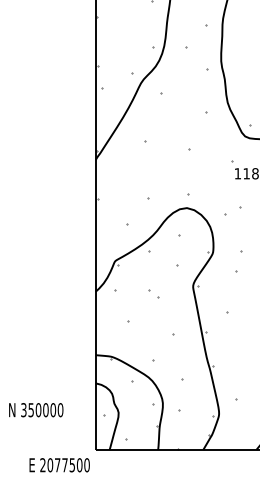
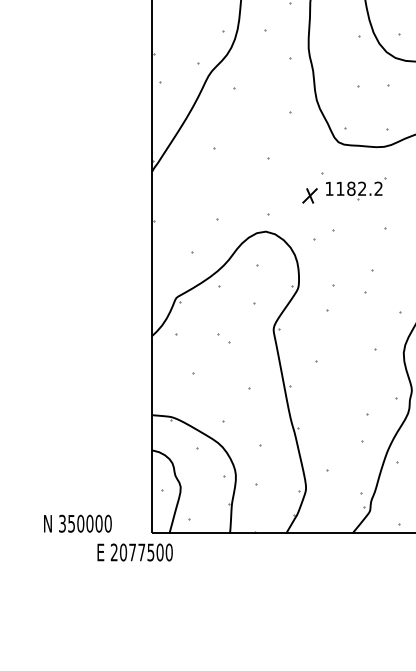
part: (221, 179) -> (309, 195), added
text: (35, 409) -> (77, 523), moved
text: (59, 465) -> (134, 552), moved

